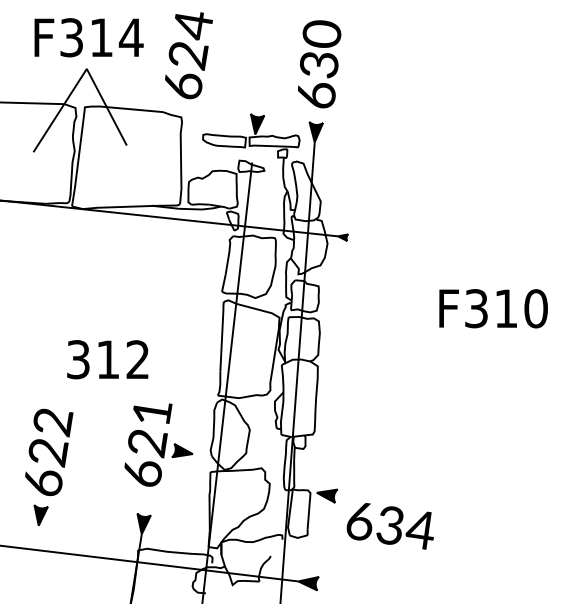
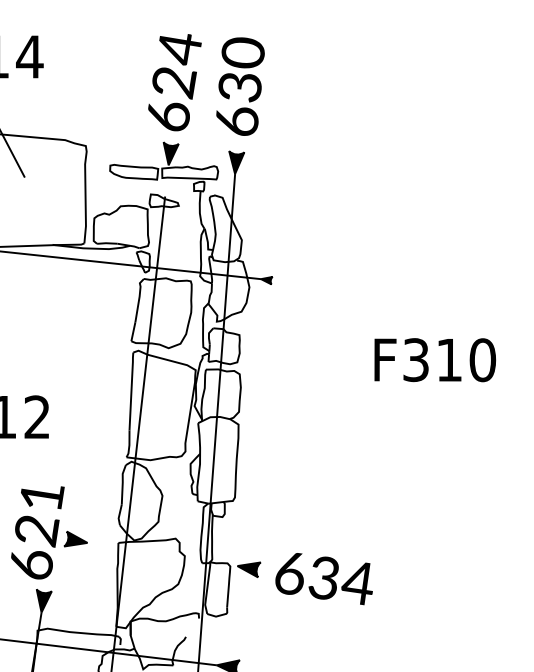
text: (188, 55) -> (174, 82), moved
part: (158, 444) -> (49, 532), moved
text: (389, 526) -> (323, 579), moved

